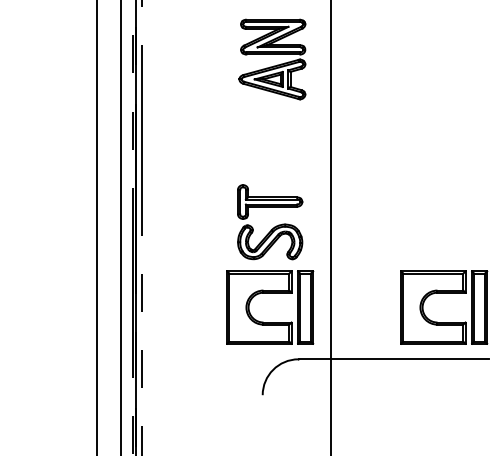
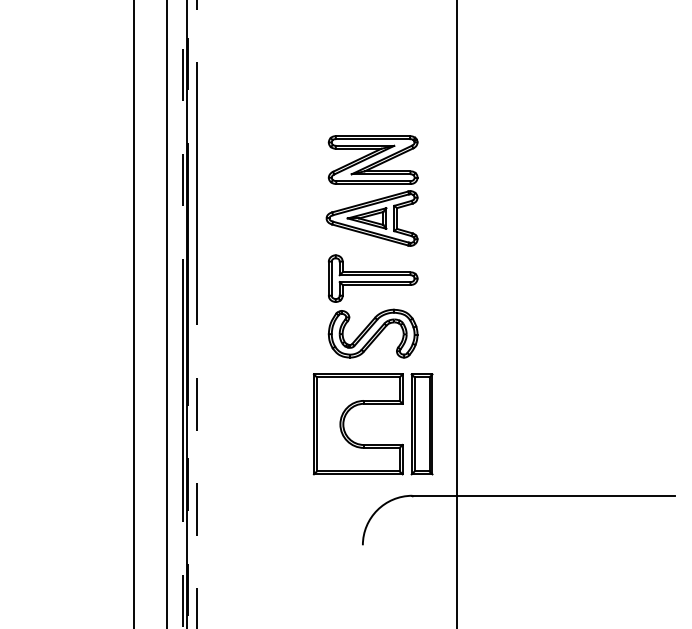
part: (272, 59) -> (372, 190), moved
part: (444, 293) -> (613, 404), removed

